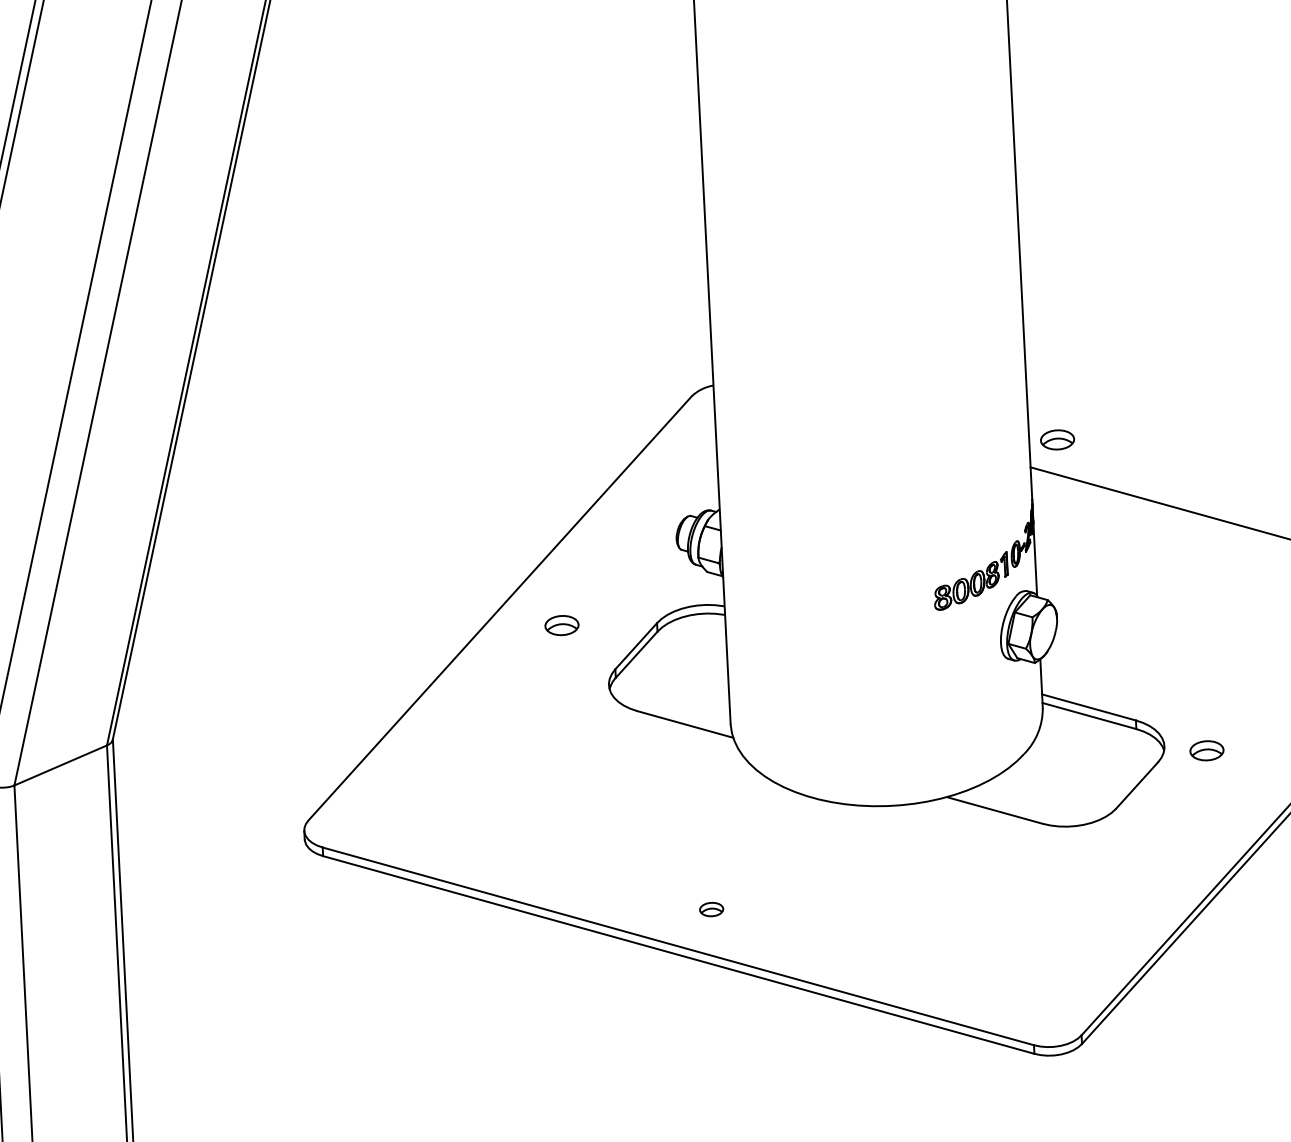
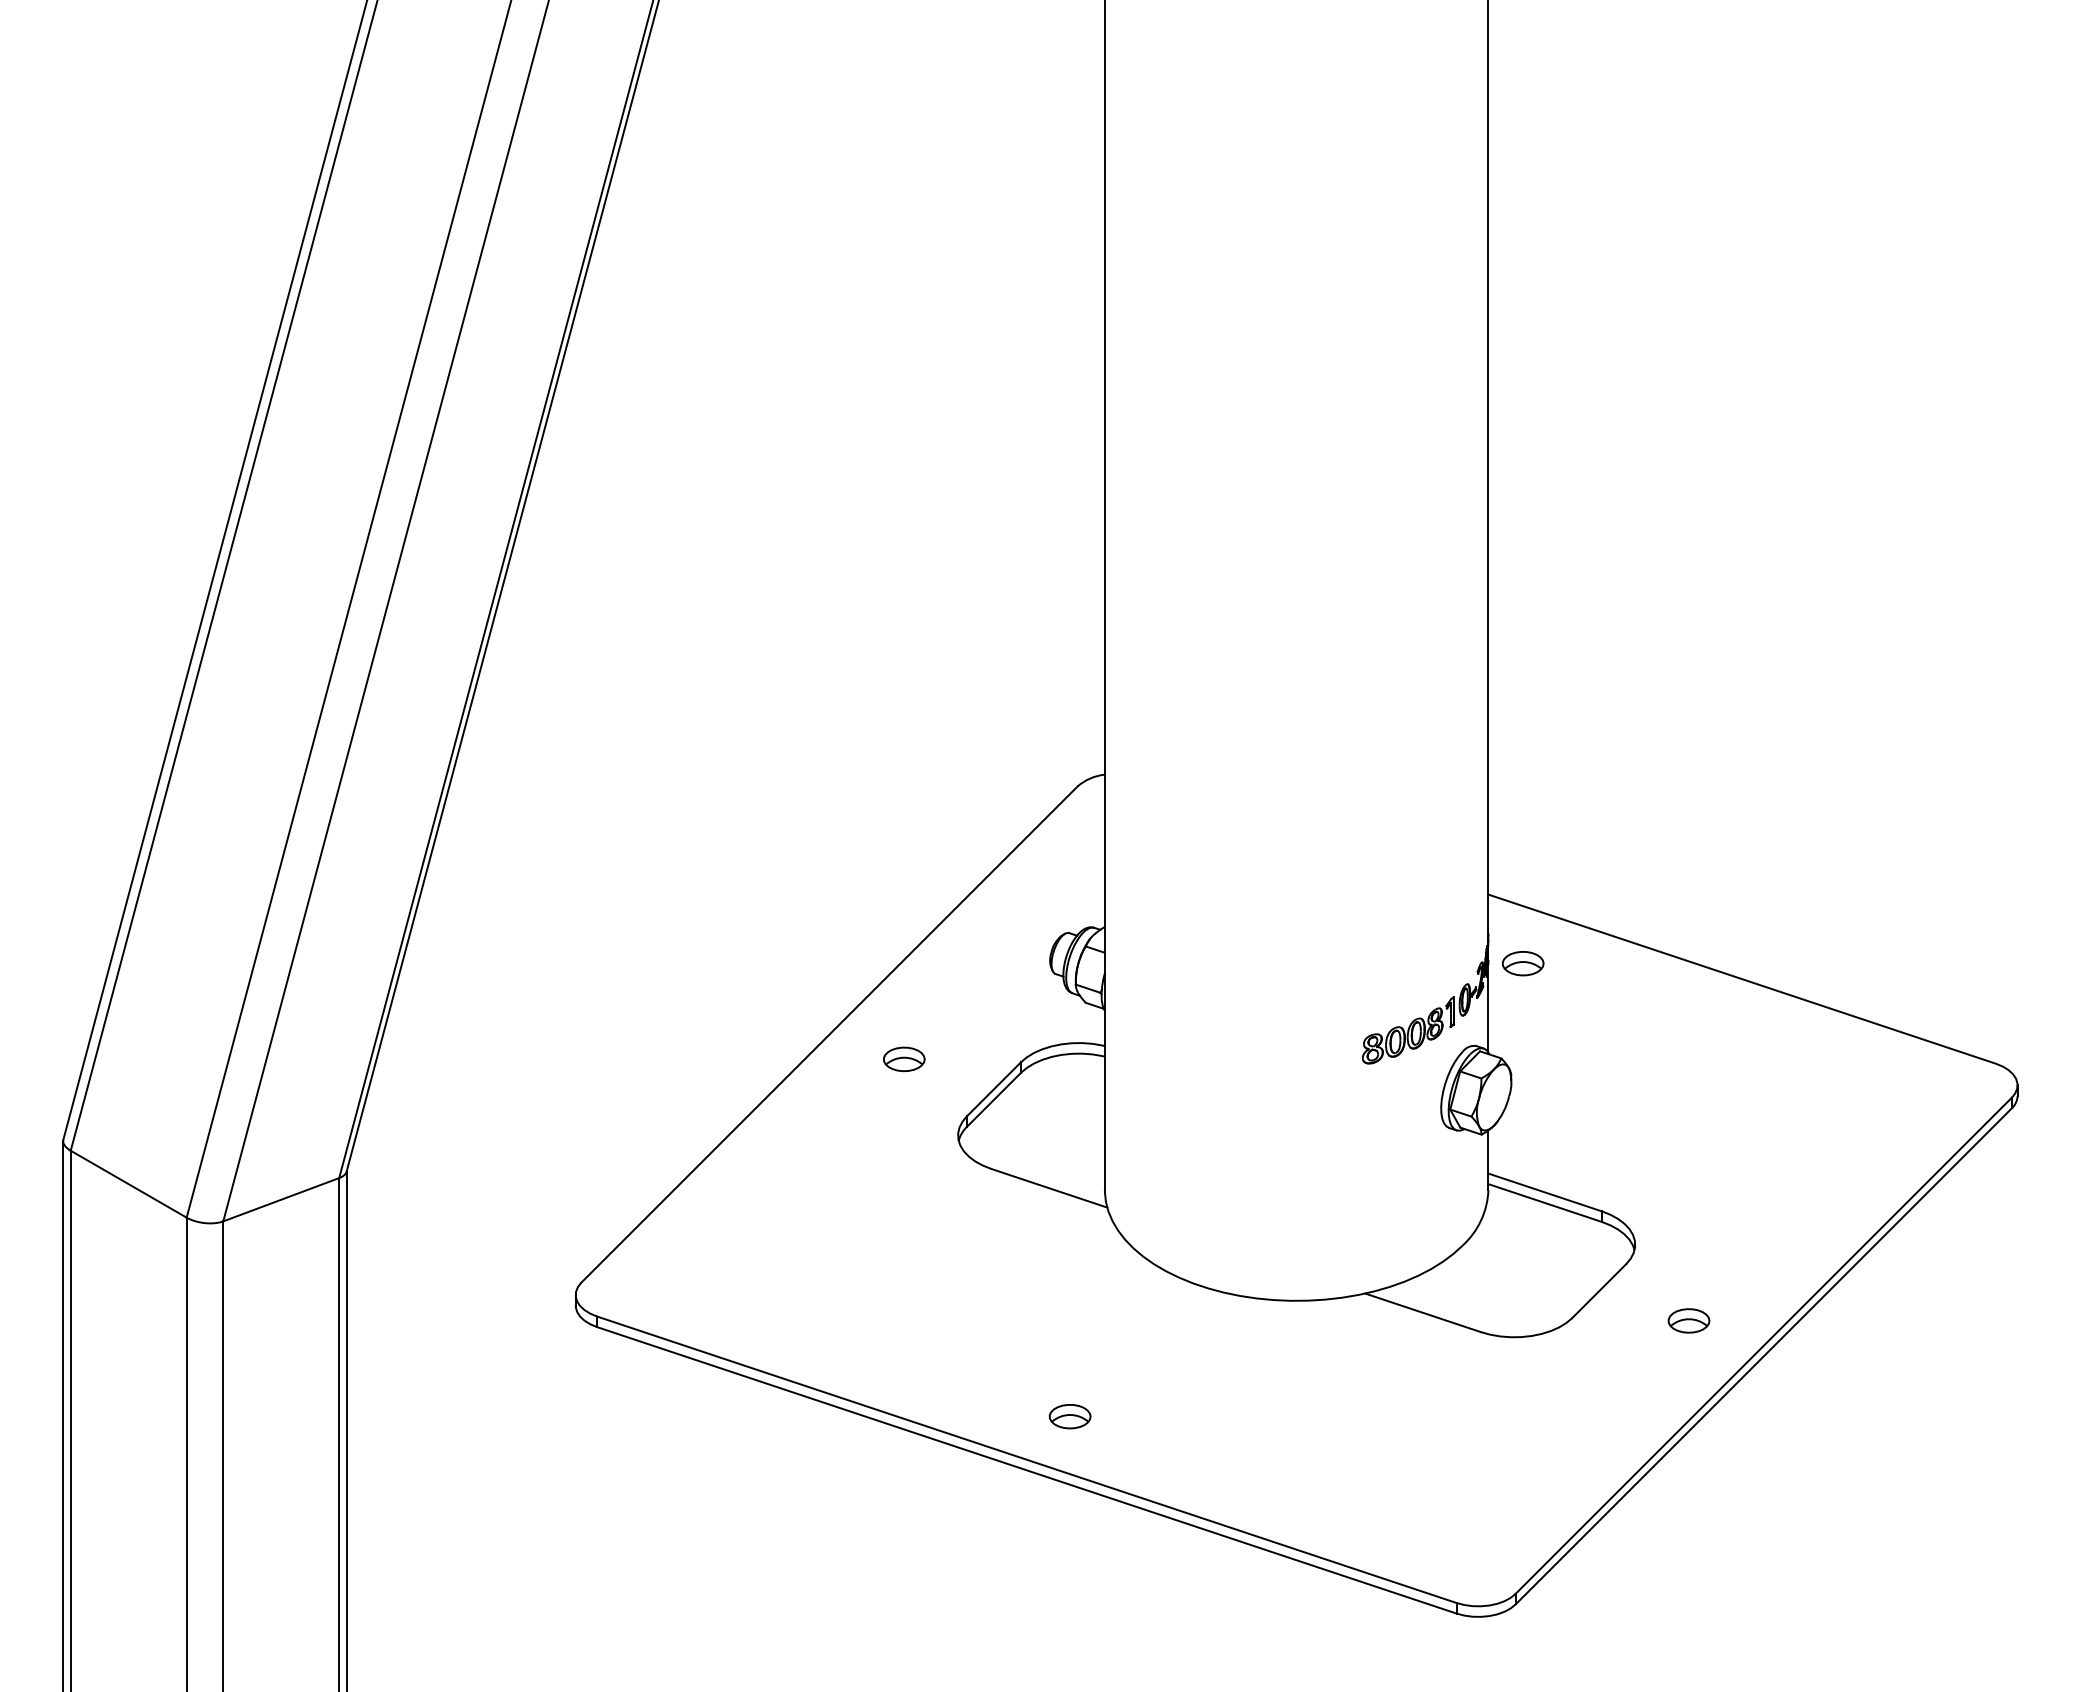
part: (1057, 439) -> (1522, 963), moved
part: (1206, 750) -> (1688, 1320), moved
part: (711, 909) -> (1069, 1416), size x1.43

